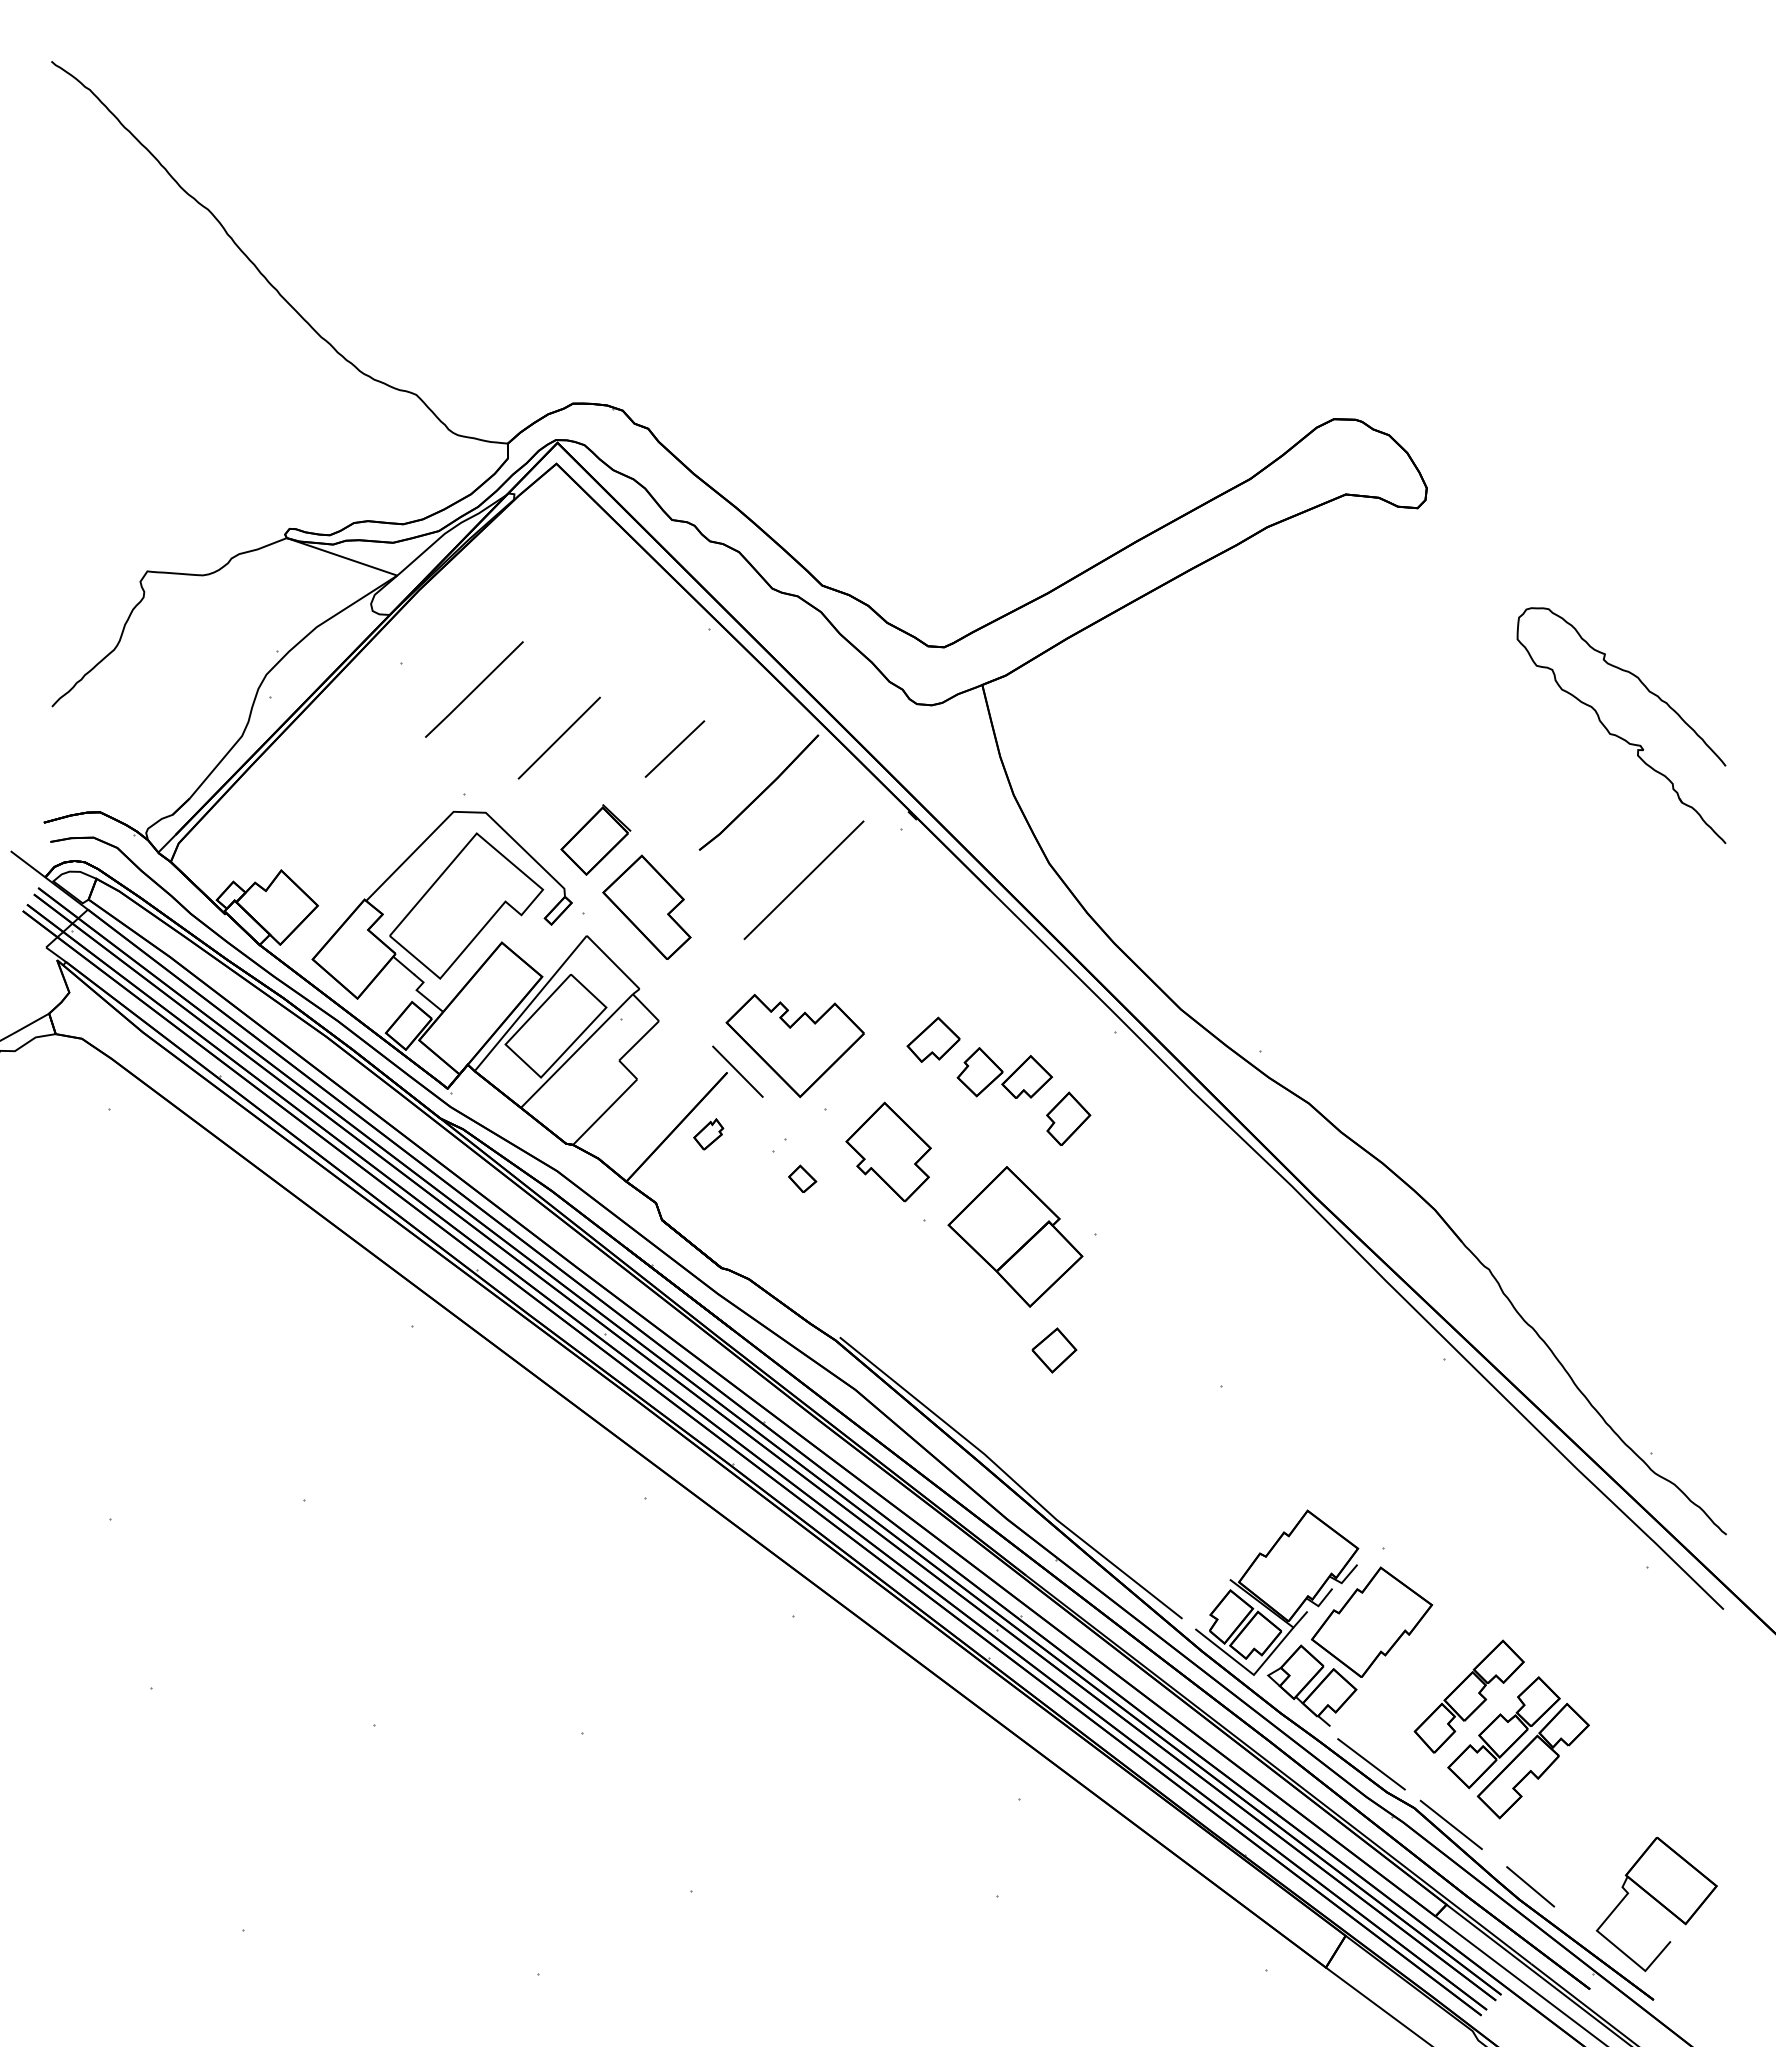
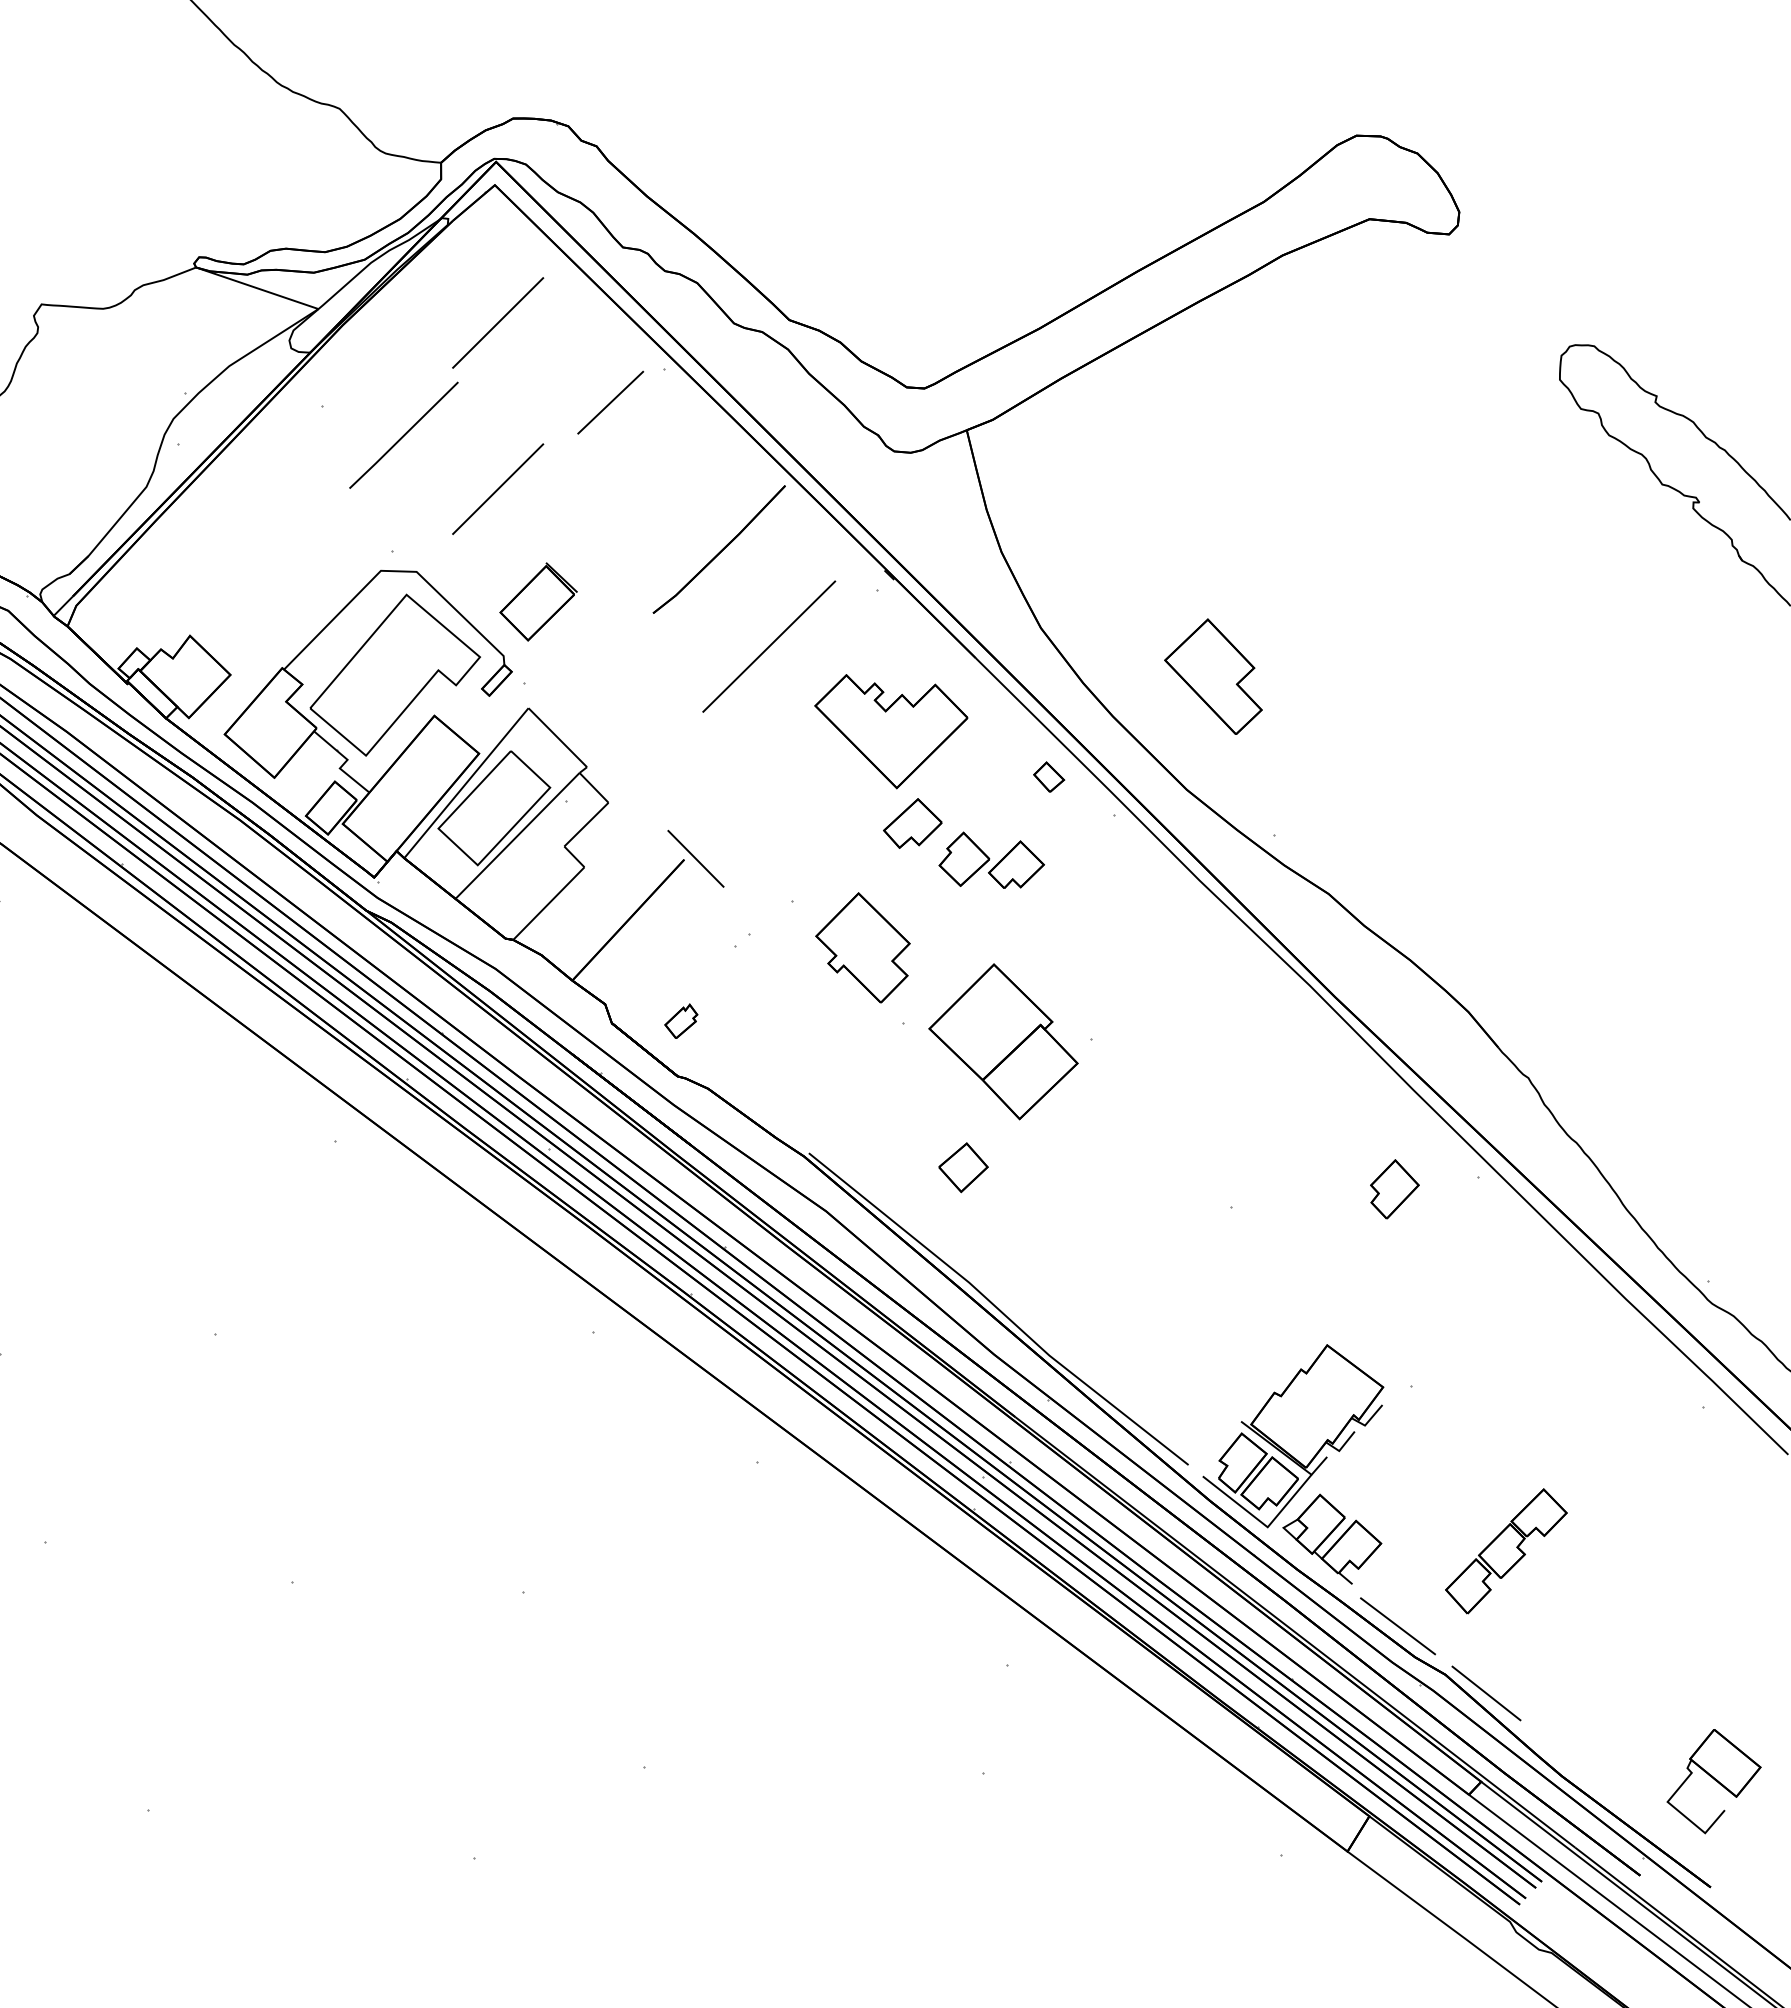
line: (558, 587) -> (497, 322), added
line: (674, 748) -> (610, 402), moved
part: (646, 906) -> (1212, 675), moved
part: (794, 1045) -> (890, 731), moved
part: (1068, 1118) -> (1394, 1188), moved
part: (708, 1134) -> (681, 1021), moved
part: (802, 1178) -> (1048, 776), moved
part: (1054, 1350) -> (963, 1167), moved
part: (1372, 1621) -> (1399, 1468), removed
part: (1518, 1747) -> (1560, 1607), removed
line: (1530, 1886) -> (1574, 1761), removed
part: (1656, 1904) -> (1713, 1781), size x0.7

